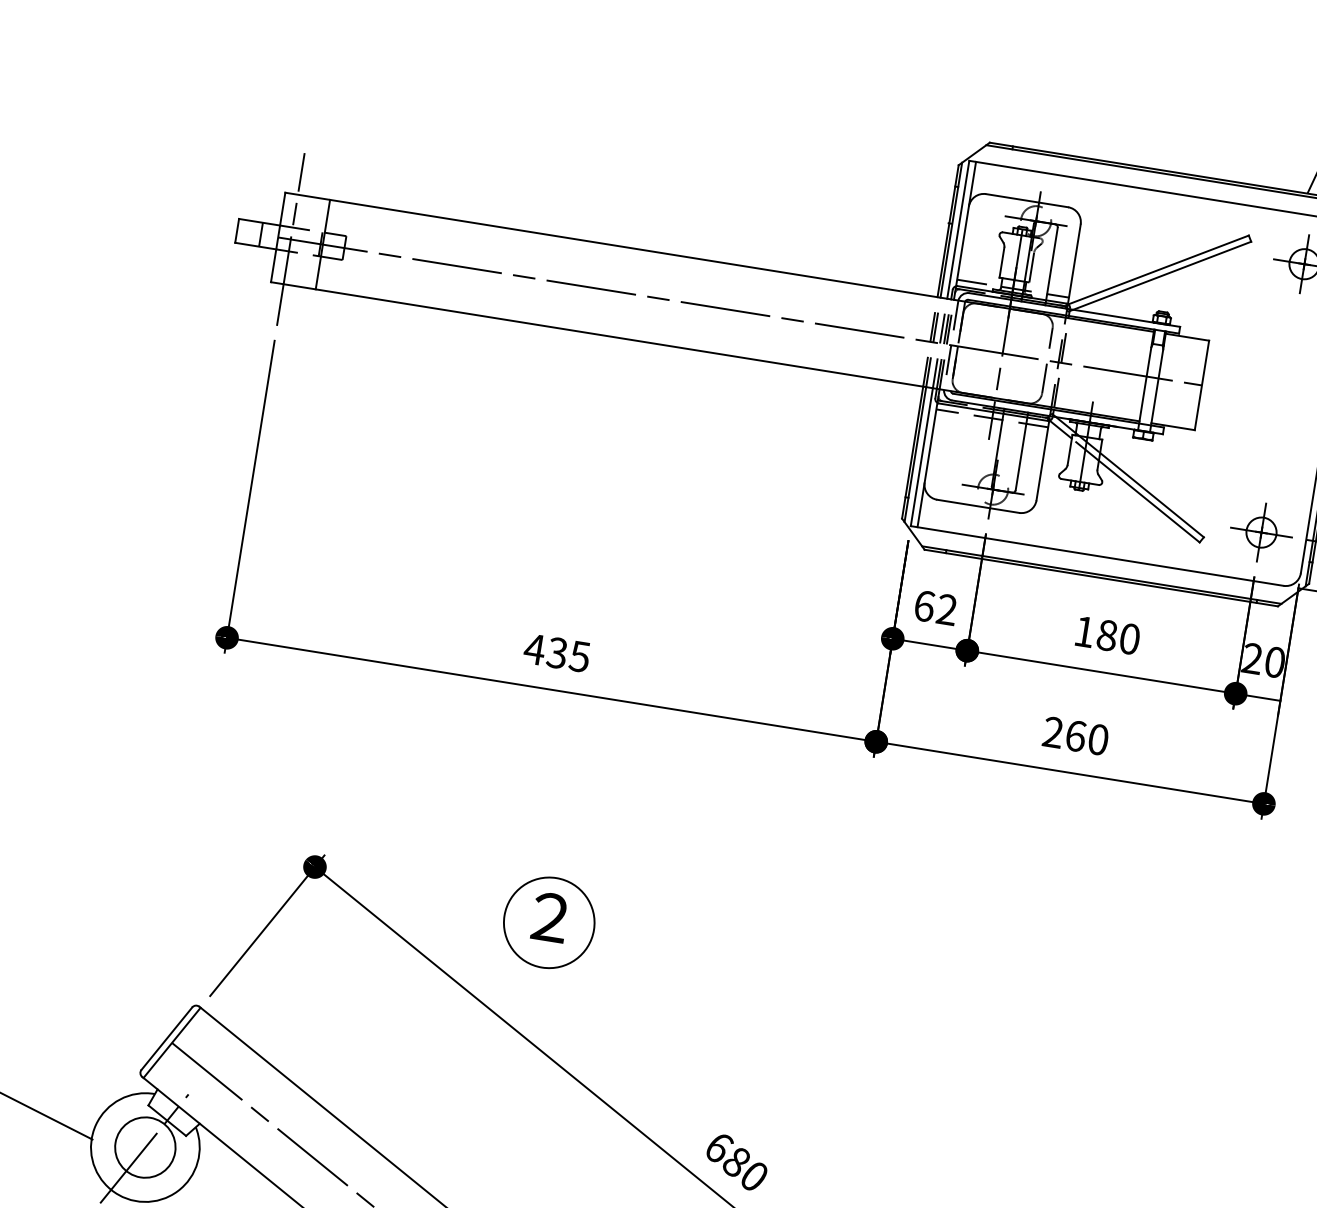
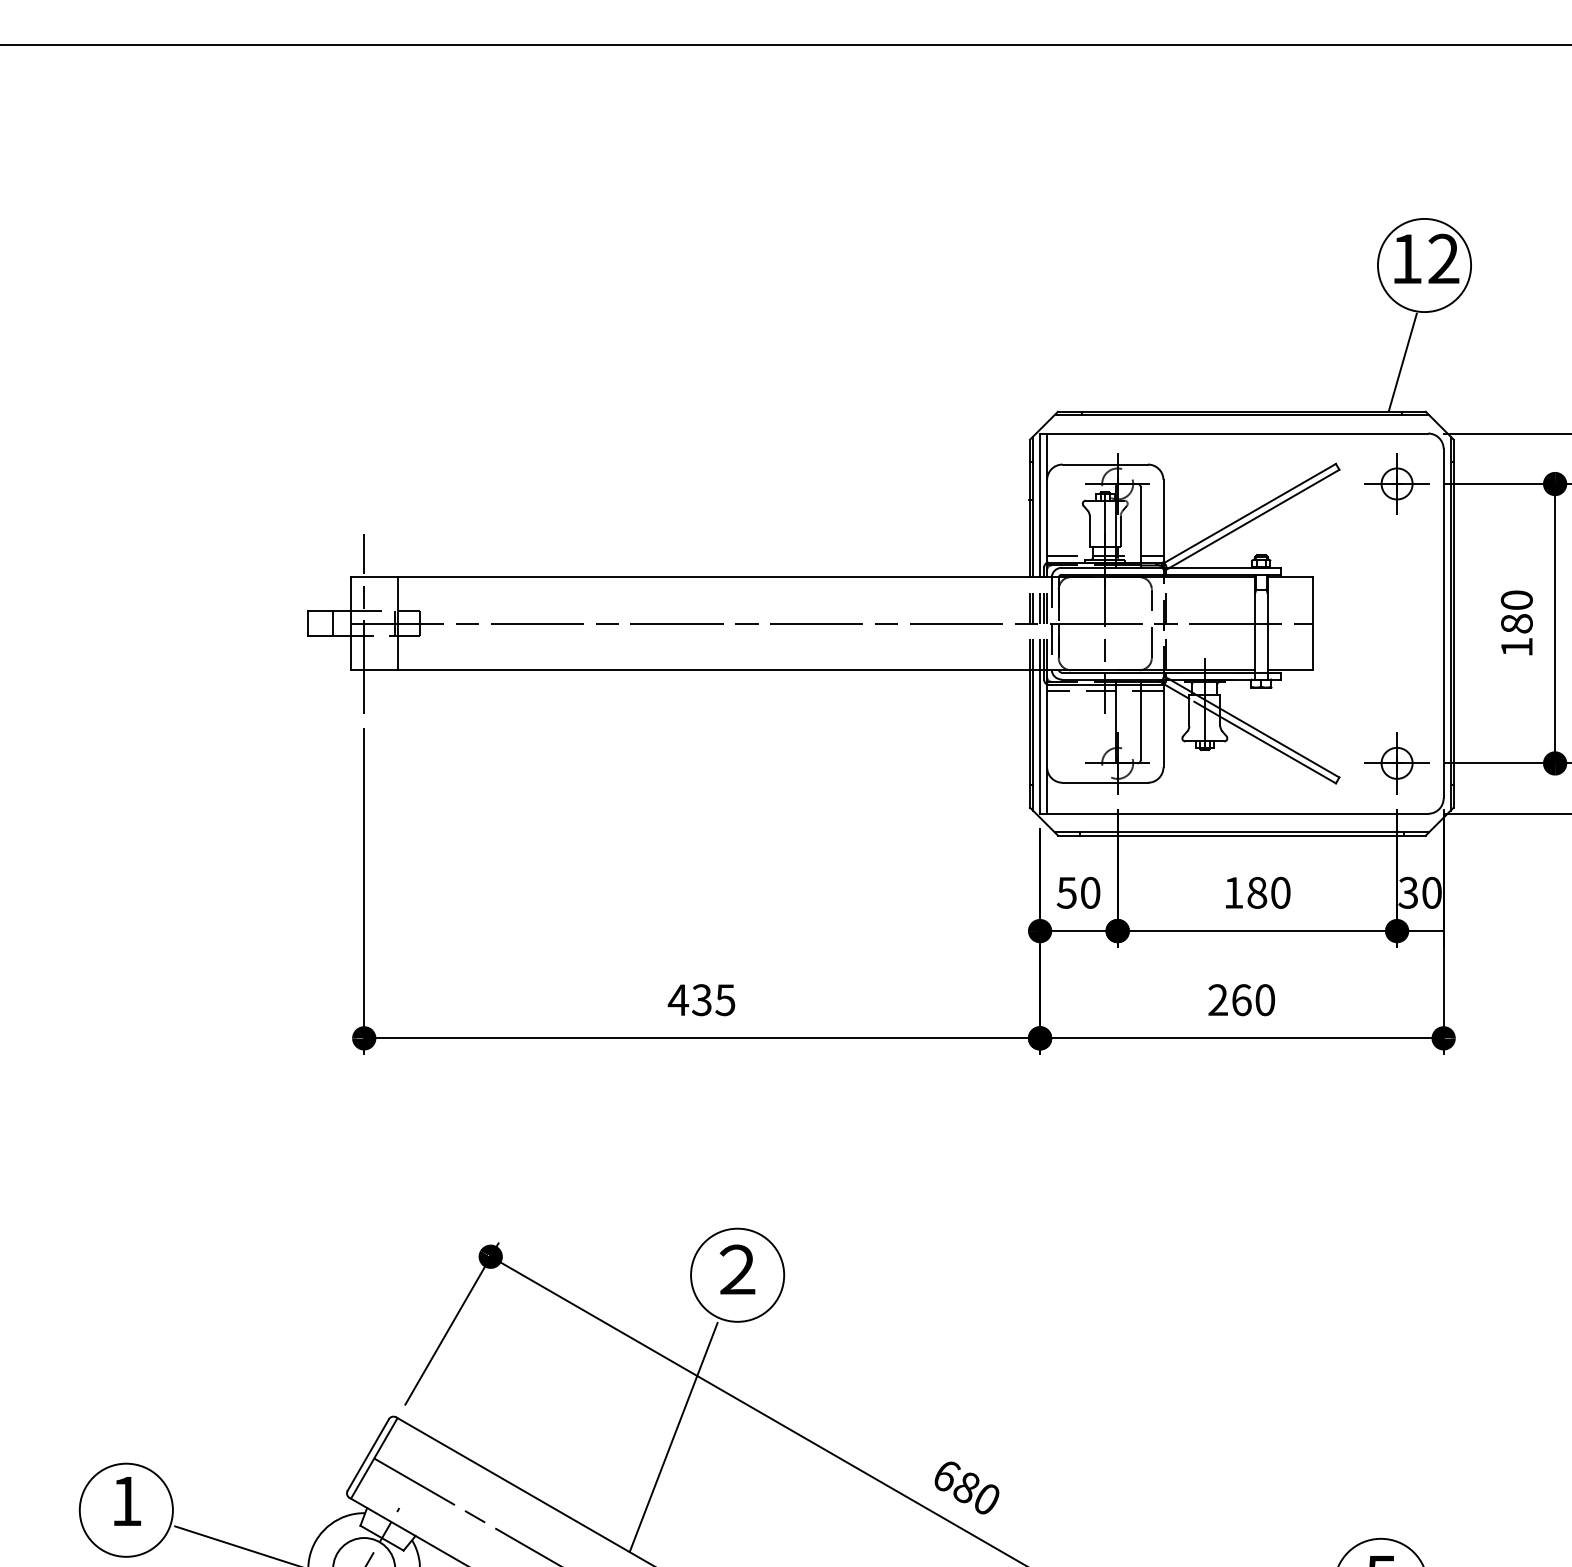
text: (935, 607) -> (1078, 892), 62 -> 50
text: (1252, 658) -> (1408, 892), 20 -> 30
line: (462, 1068) -> (673, 1437), added

